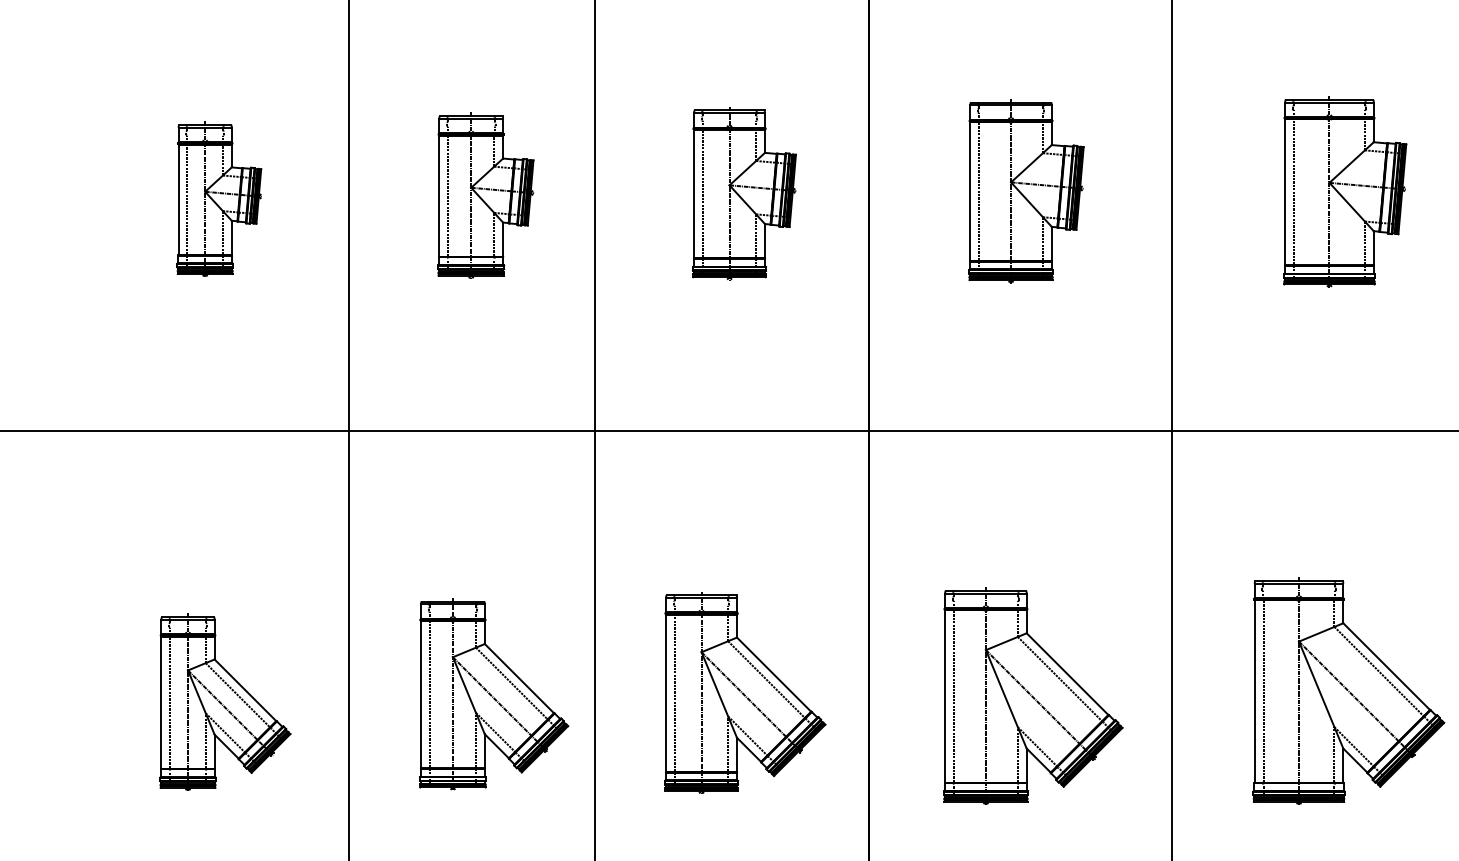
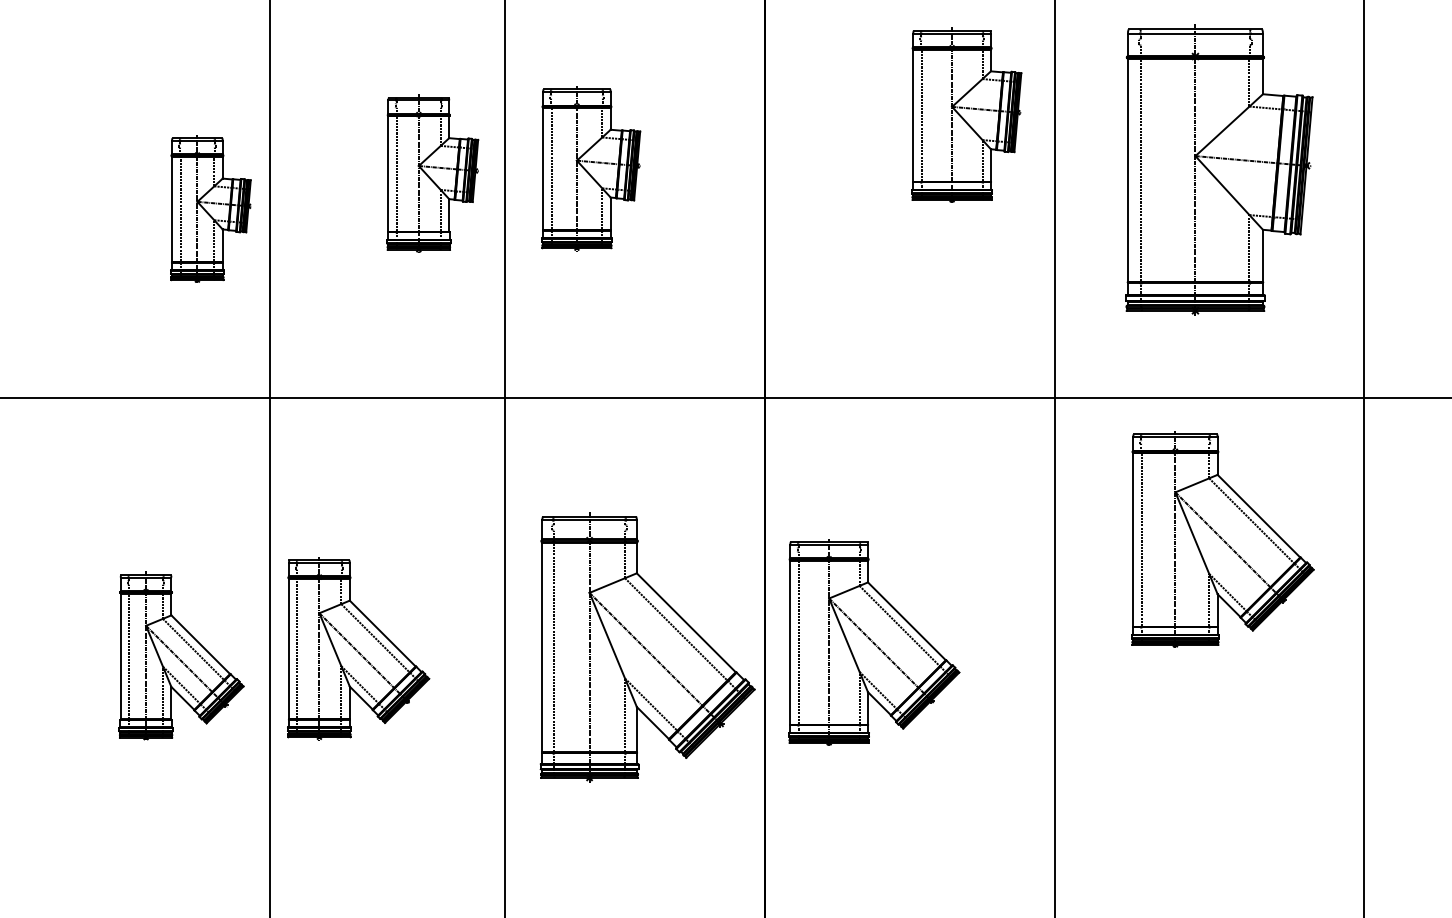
part: (1026, 190) -> (966, 114), moved
part: (1345, 191) -> (1219, 169), size x1.6
part: (744, 193) -> (591, 168), moved
part: (485, 195) -> (432, 173), moved
part: (218, 198) -> (210, 208), moved
part: (1348, 691) -> (1222, 539), moved
part: (744, 693) -> (647, 647), size x1.4
part: (493, 694) -> (358, 648), moved
part: (1033, 696) -> (874, 642), moved
part: (225, 701) -> (181, 655), moved

